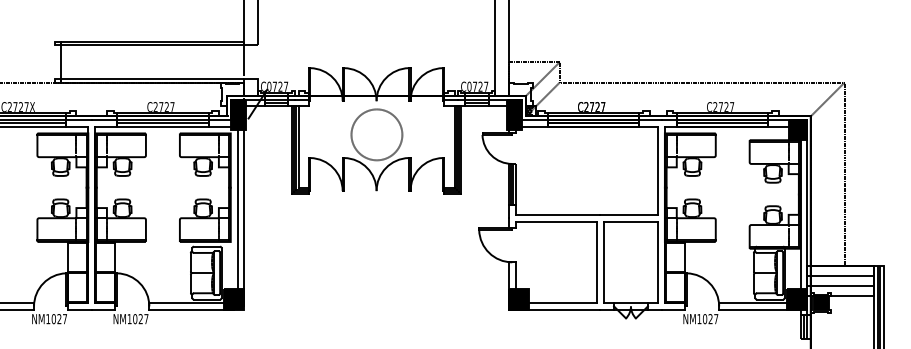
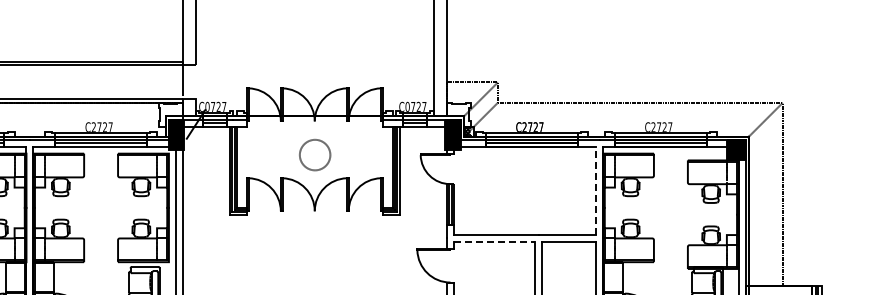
circle: (376, 134) -> (314, 154), size x0.6
line: (658, 170) -> (596, 190), solid -> dashed
line: (556, 221) -> (494, 241), solid -> dashed

